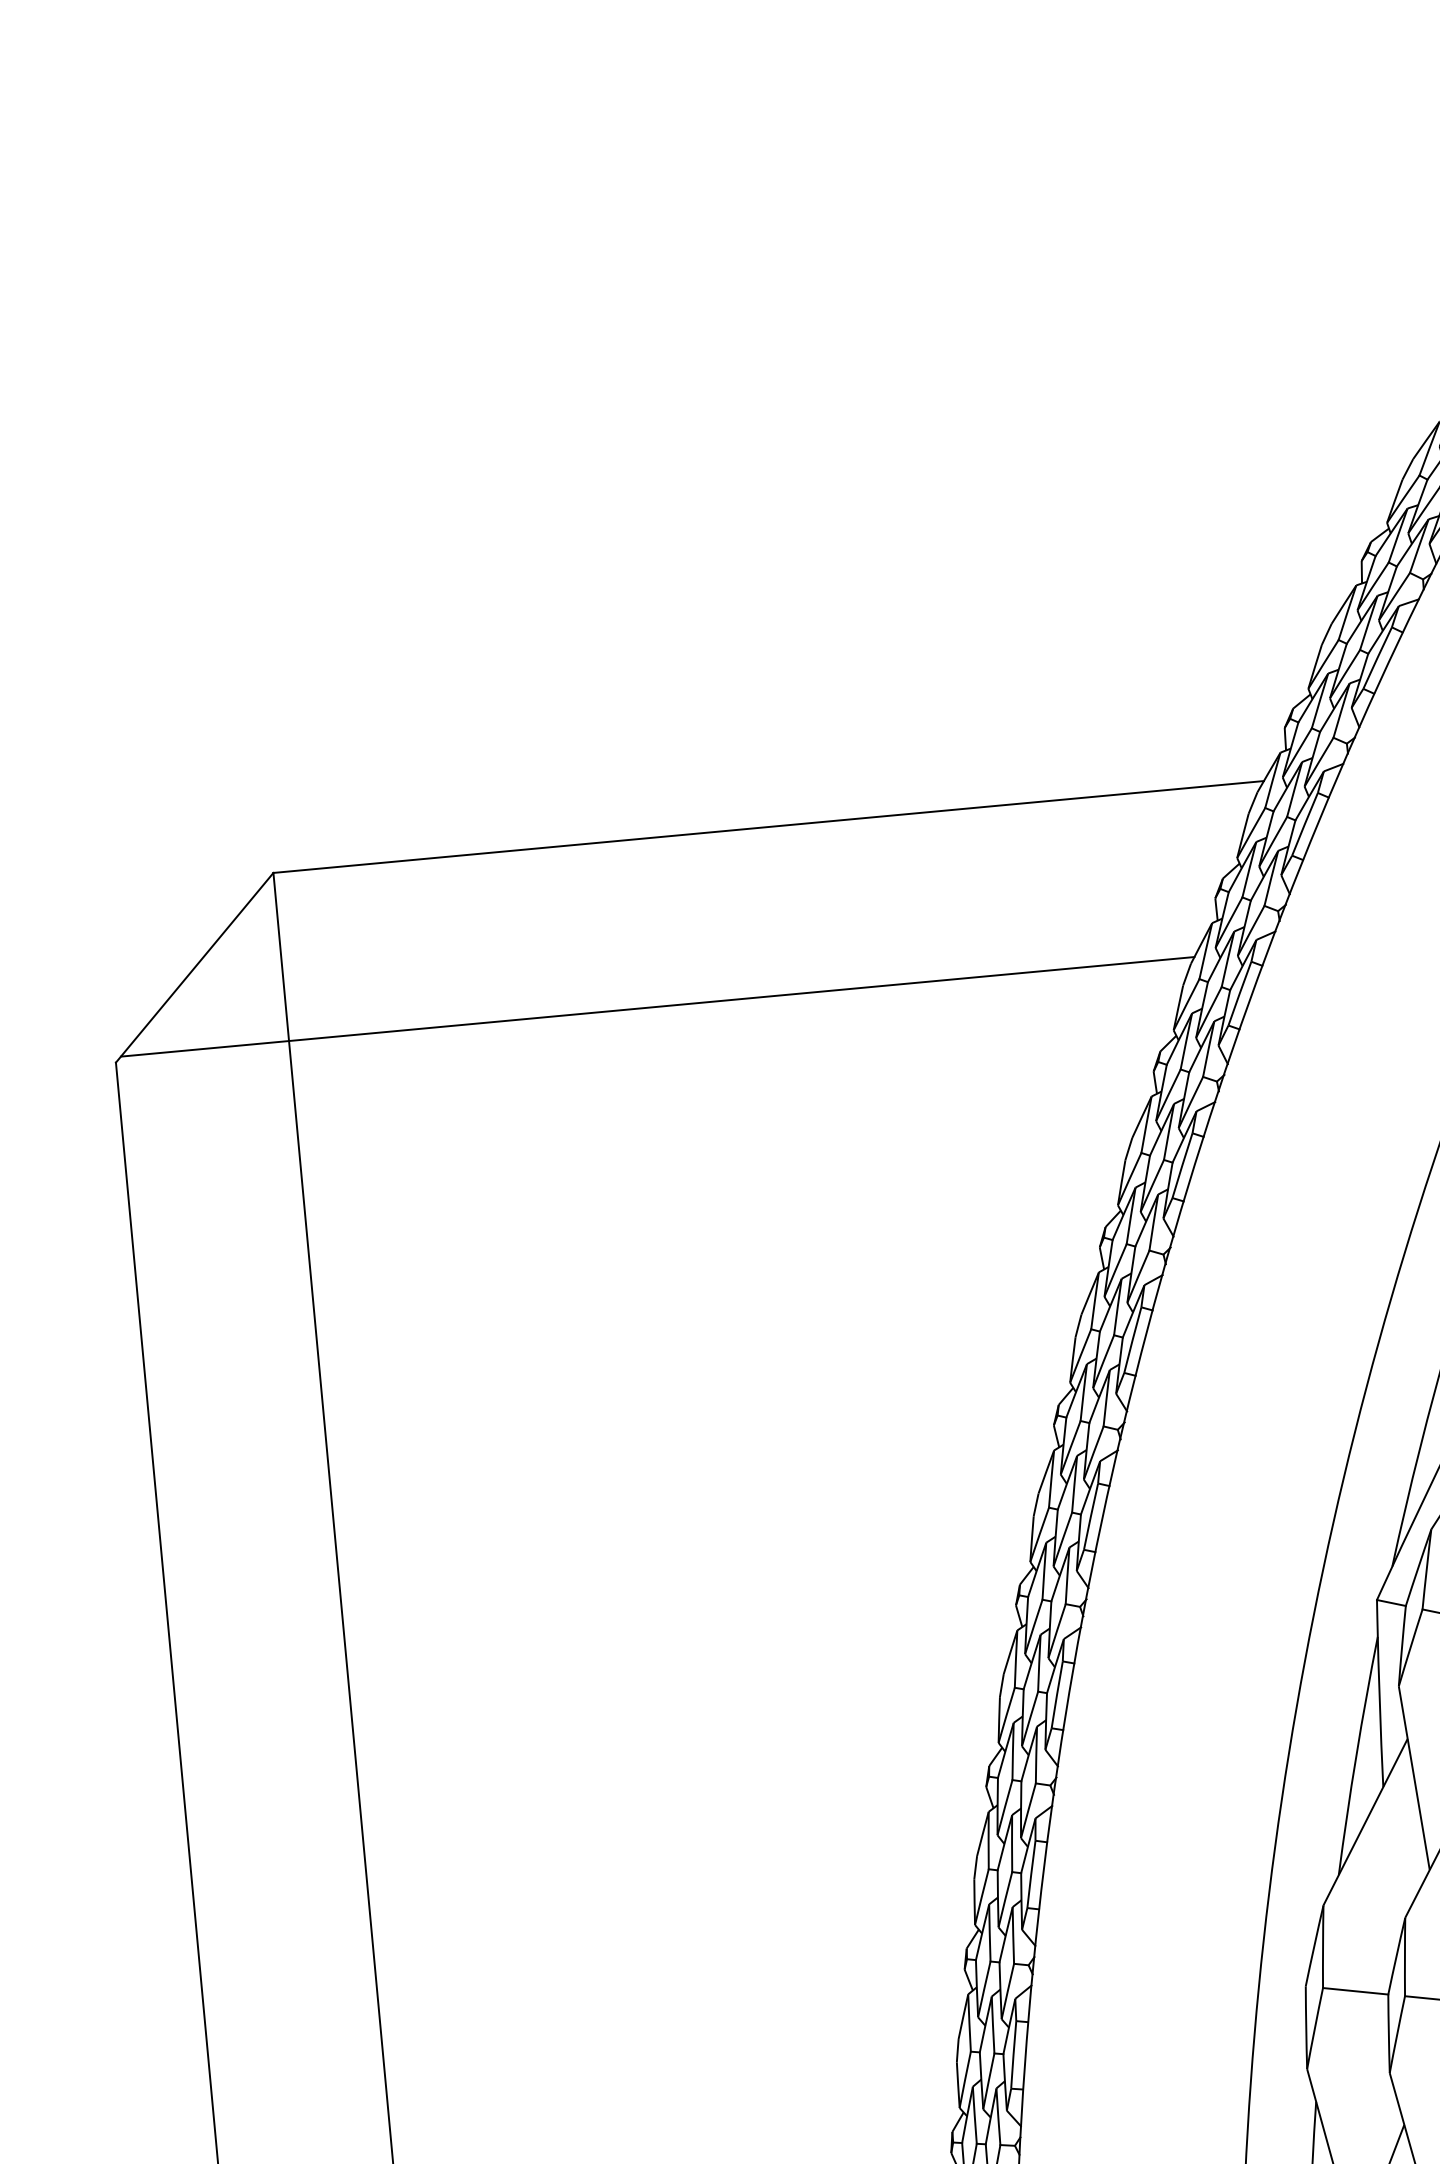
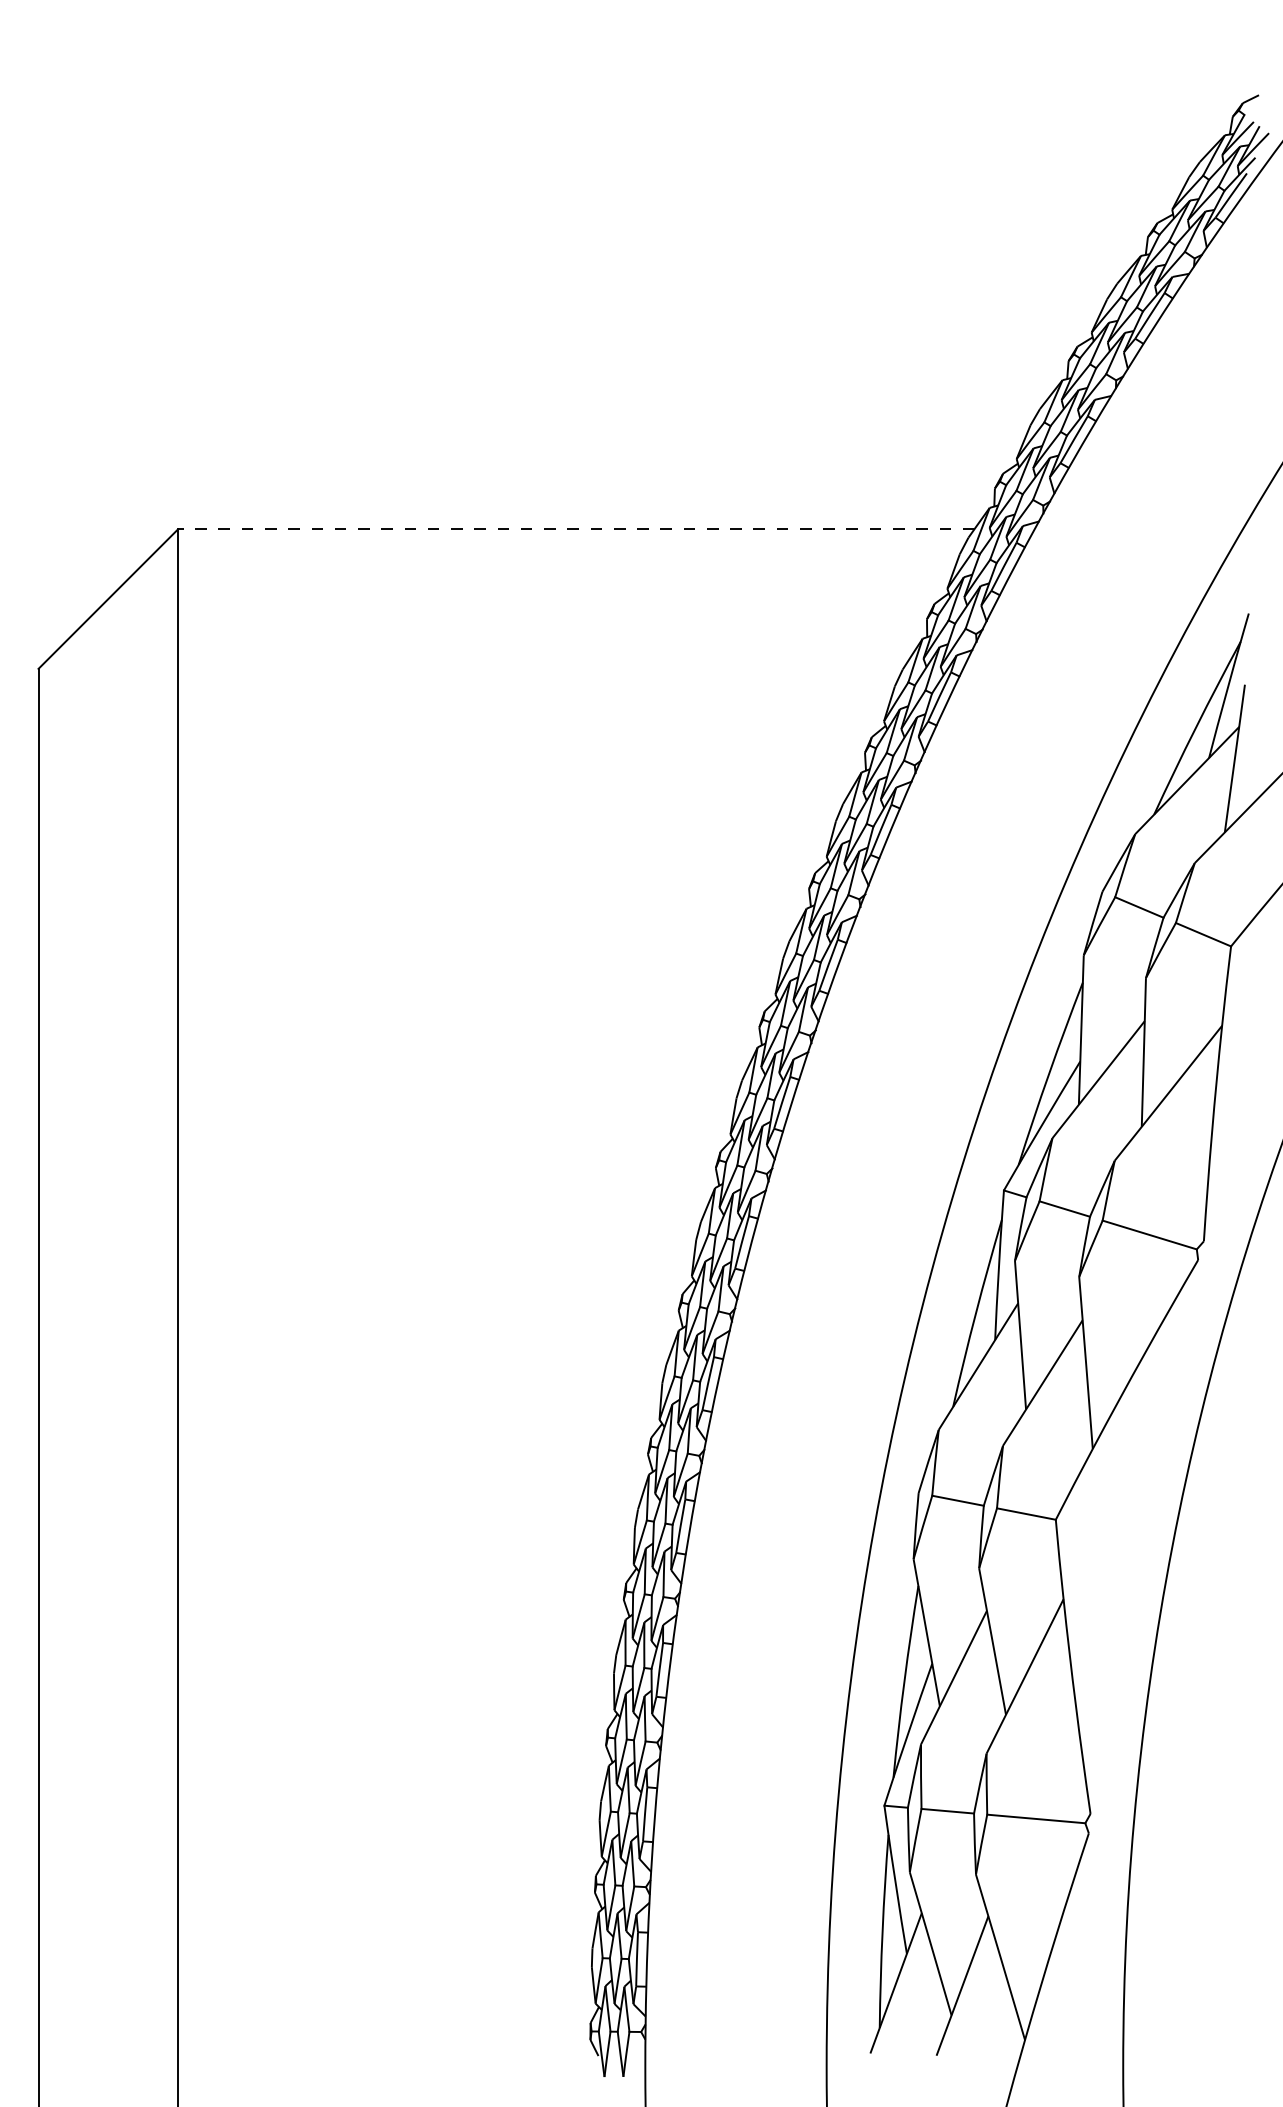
line: (767, 827) -> (575, 529), solid -> dashed
line: (657, 1006) -> (474, 664), removed

